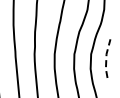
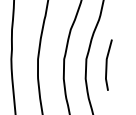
line: (106, 58) -> (106, 64), dashed -> solid

